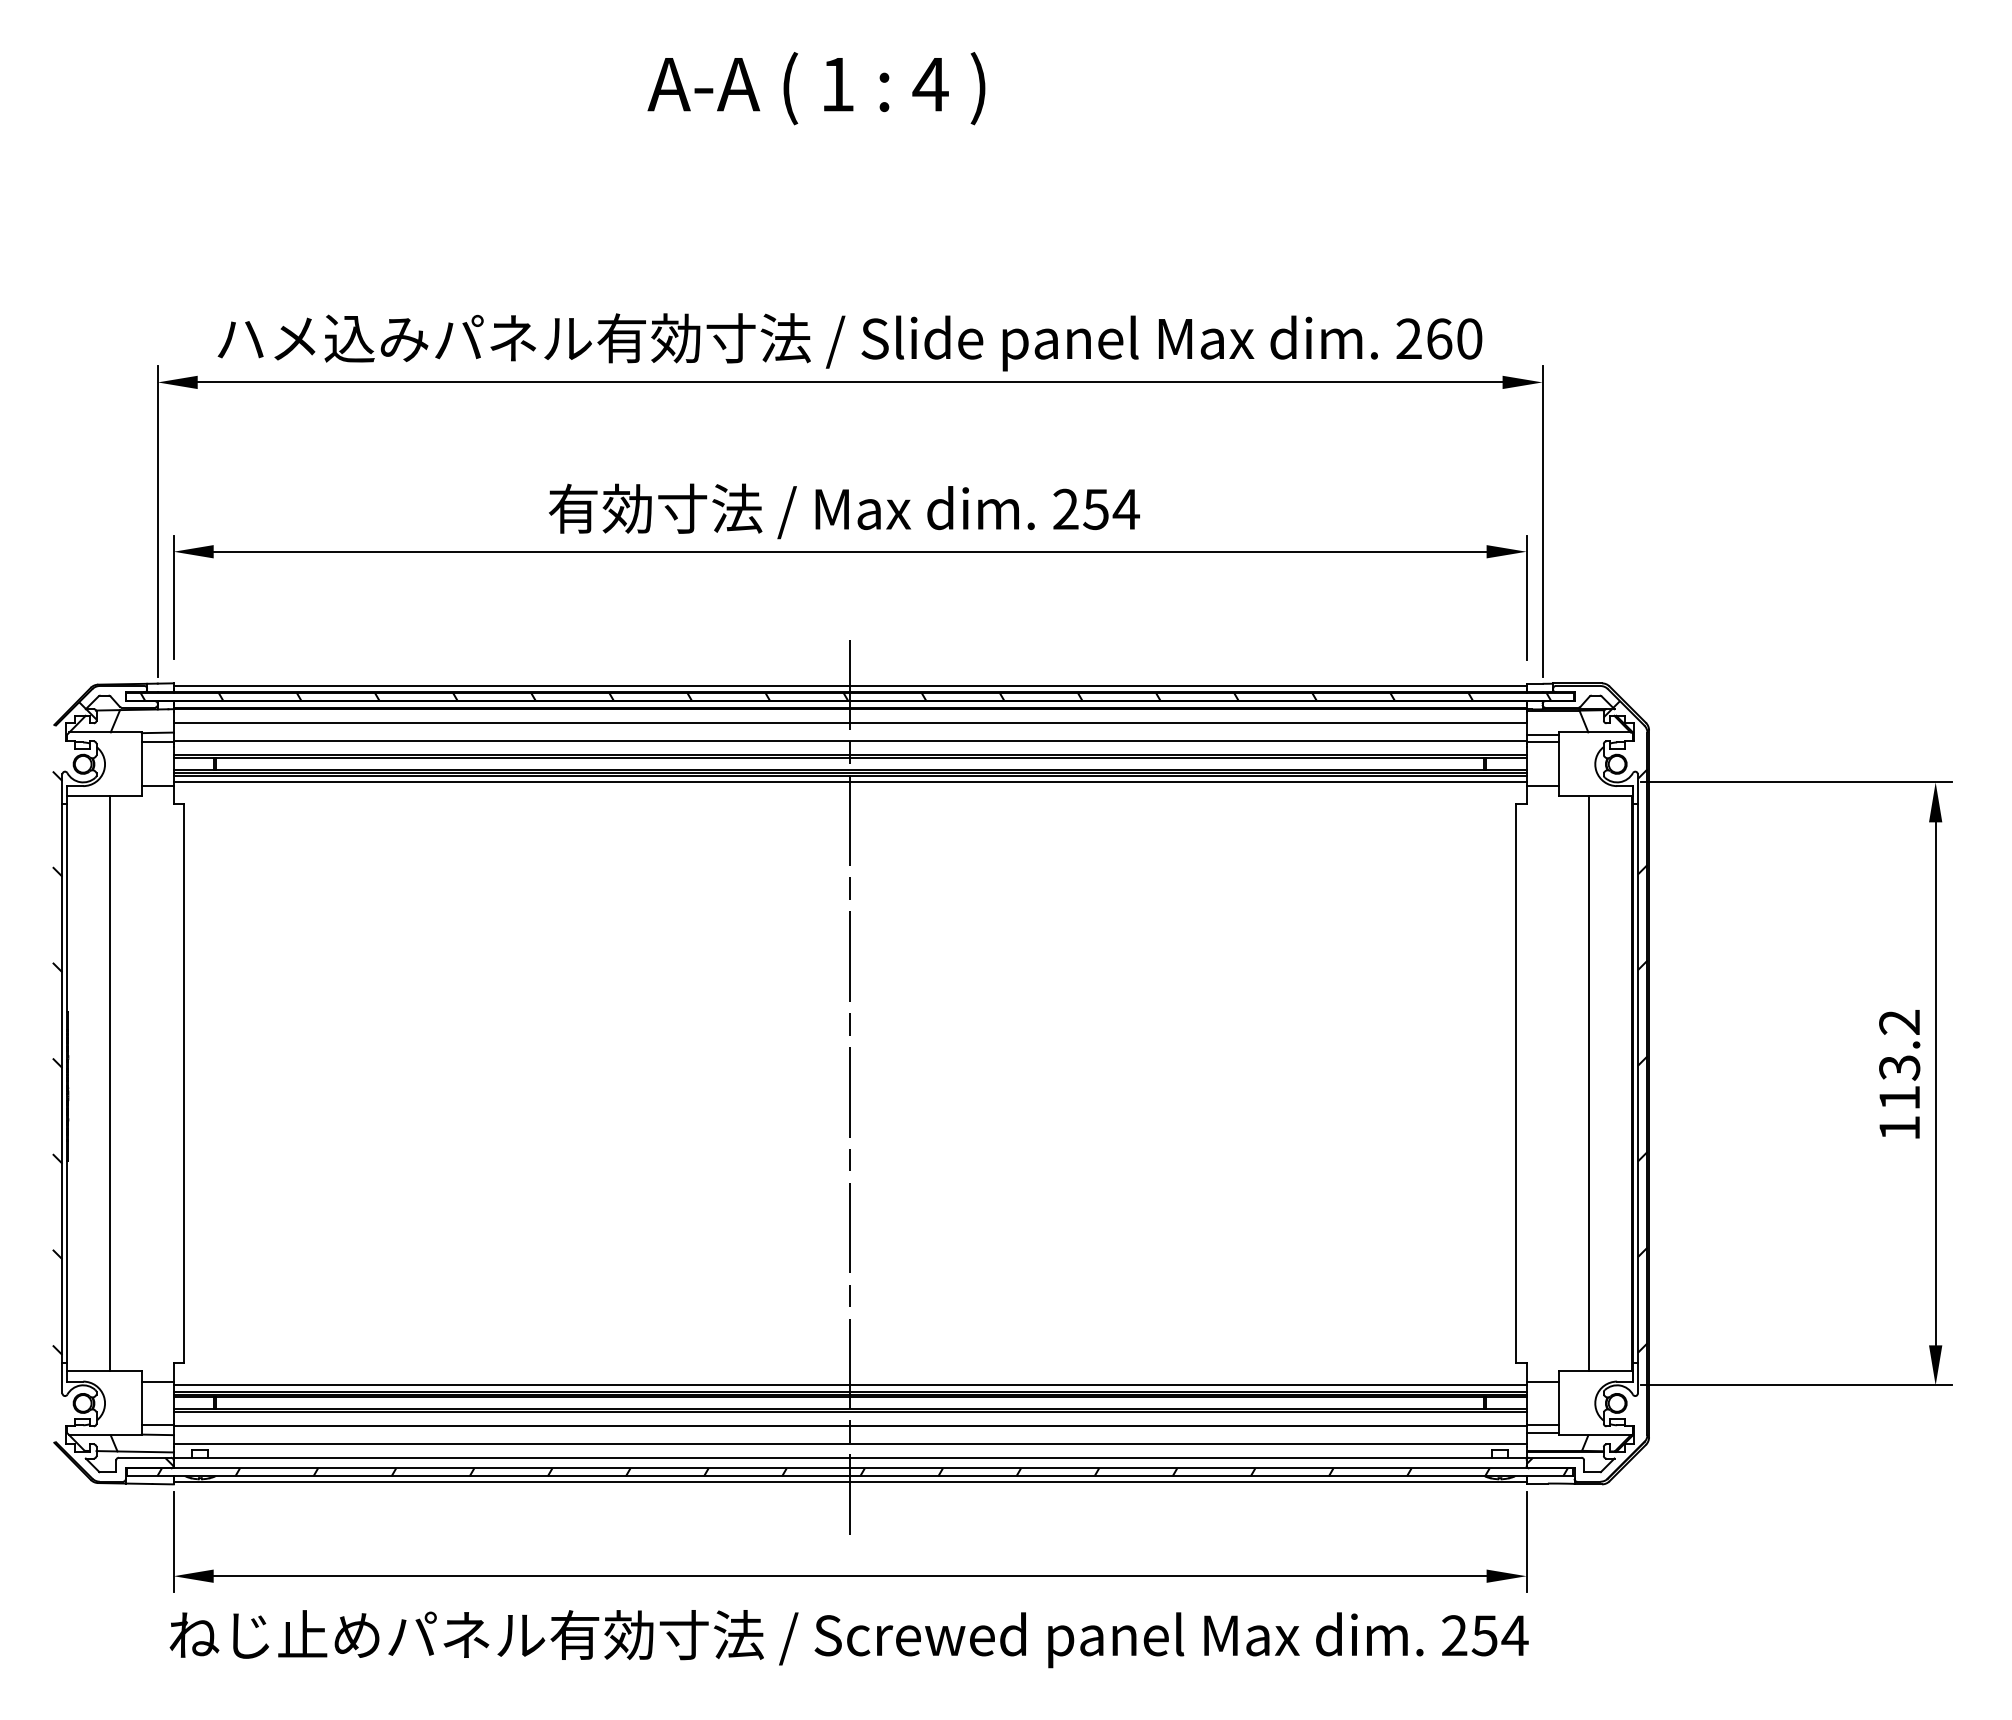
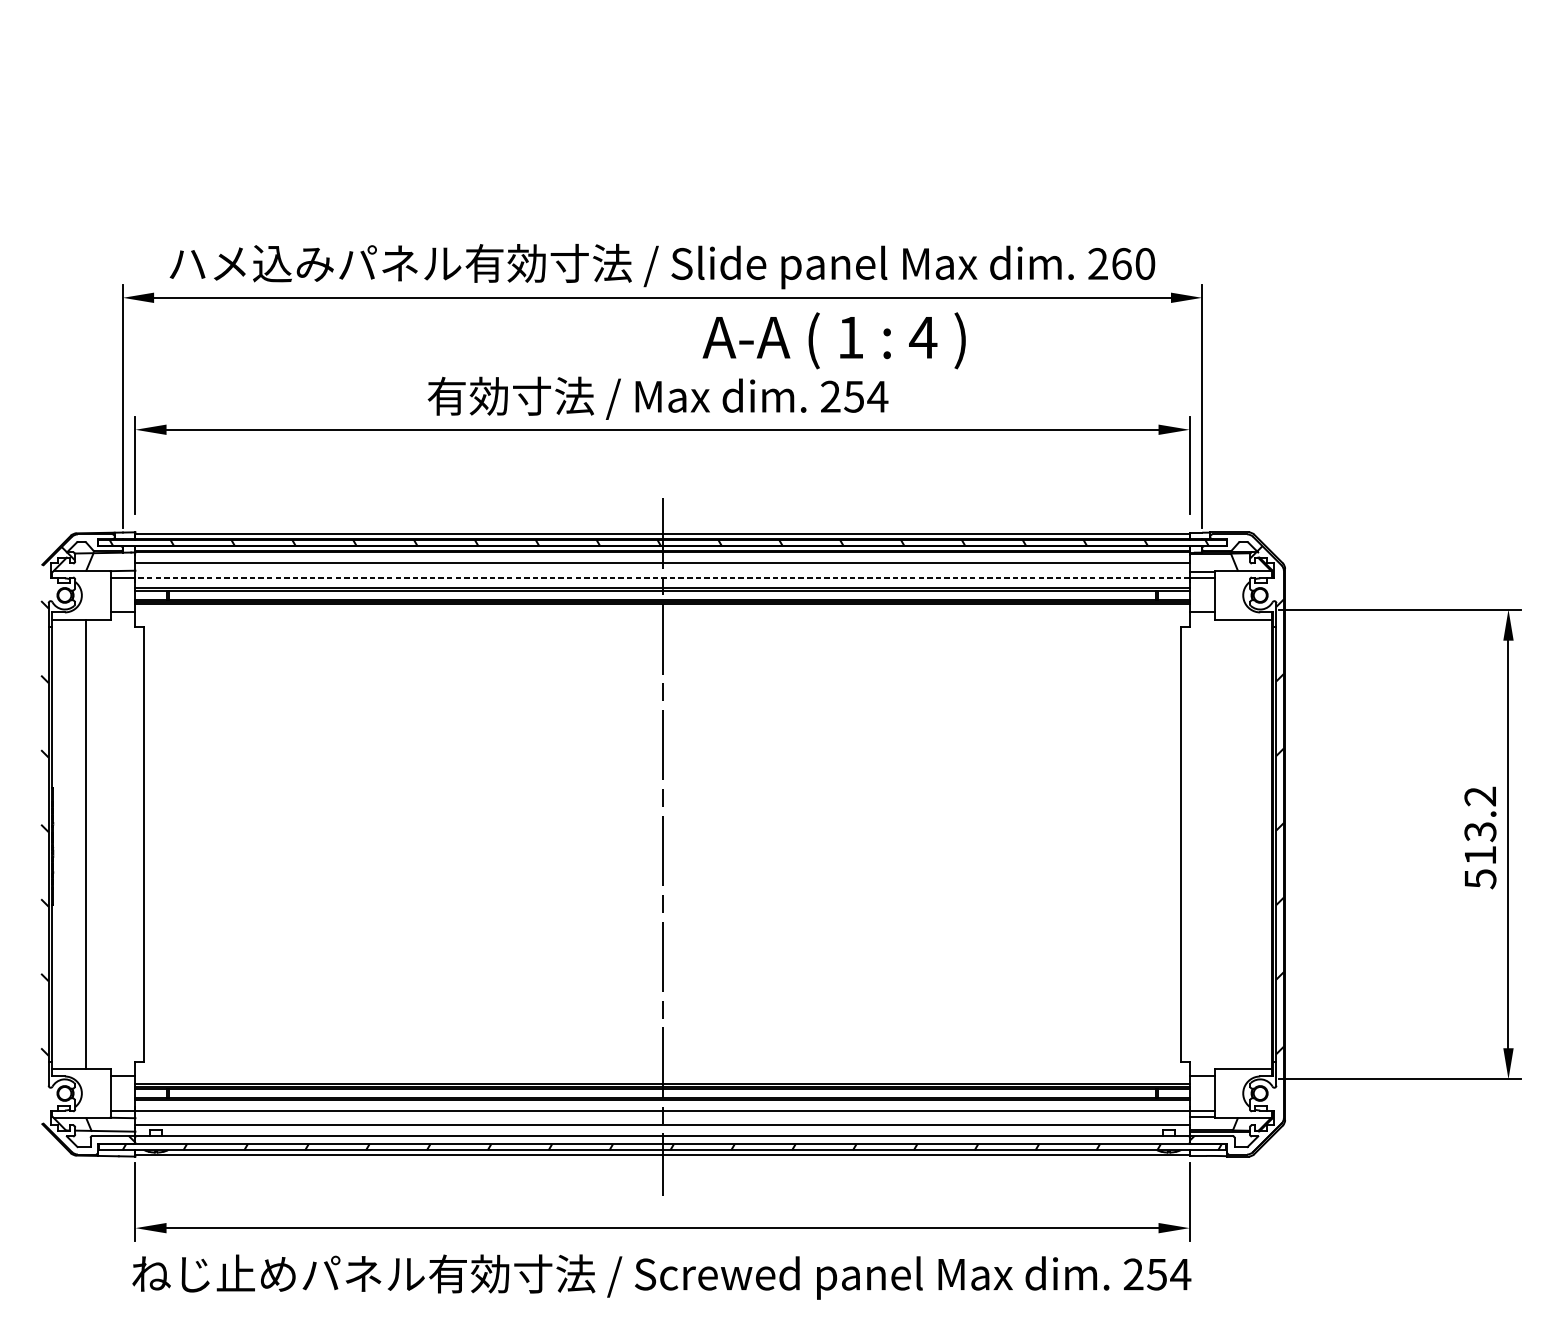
text: (816, 88) -> (834, 340), moved
line: (849, 741) -> (662, 577), solid -> dashed
line: (849, 782) -> (662, 609), removed
line: (1589, 1083) -> (1238, 844), removed
text: (1899, 1128) -> (1480, 879), 113.2 -> 513.2
line: (849, 1385) -> (662, 1079), removed

